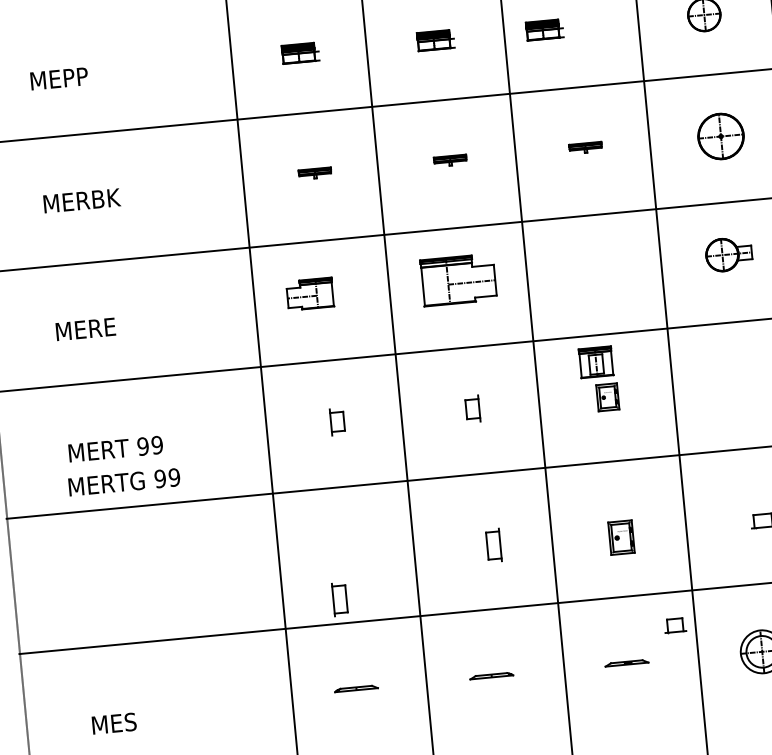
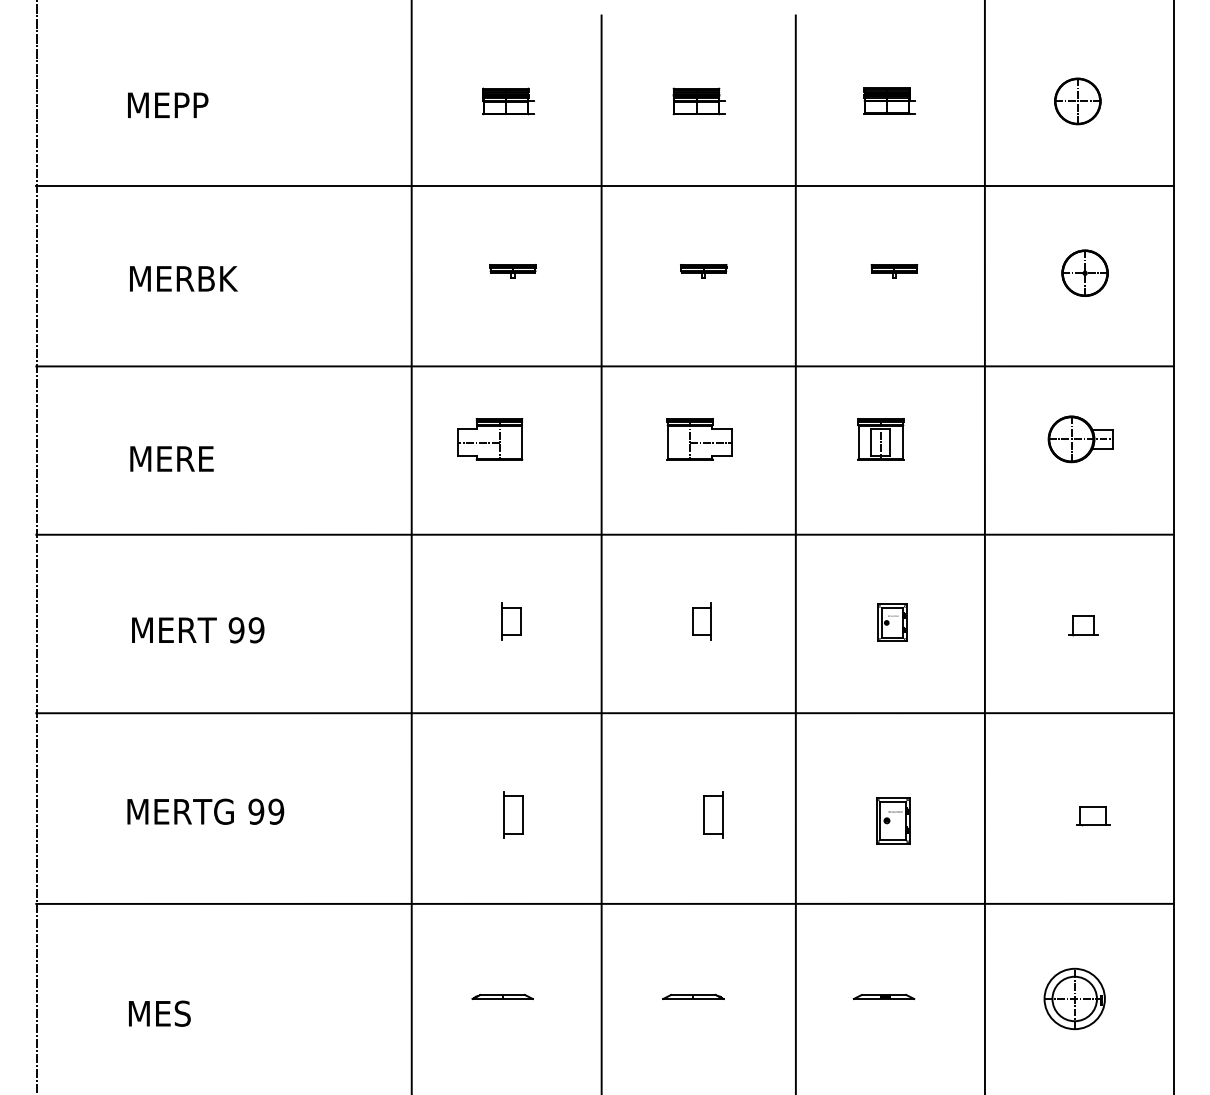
part: (544, 29) -> (889, 100), moved
part: (720, 135) -> (1084, 272), size x0.71
part: (458, 280) -> (699, 439), size x0.62
part: (595, 362) -> (880, 439), moved
text: (124, 482) -> (205, 811), moved
part: (339, 599) -> (513, 814), moved
part: (675, 625) -> (1083, 625), moved

